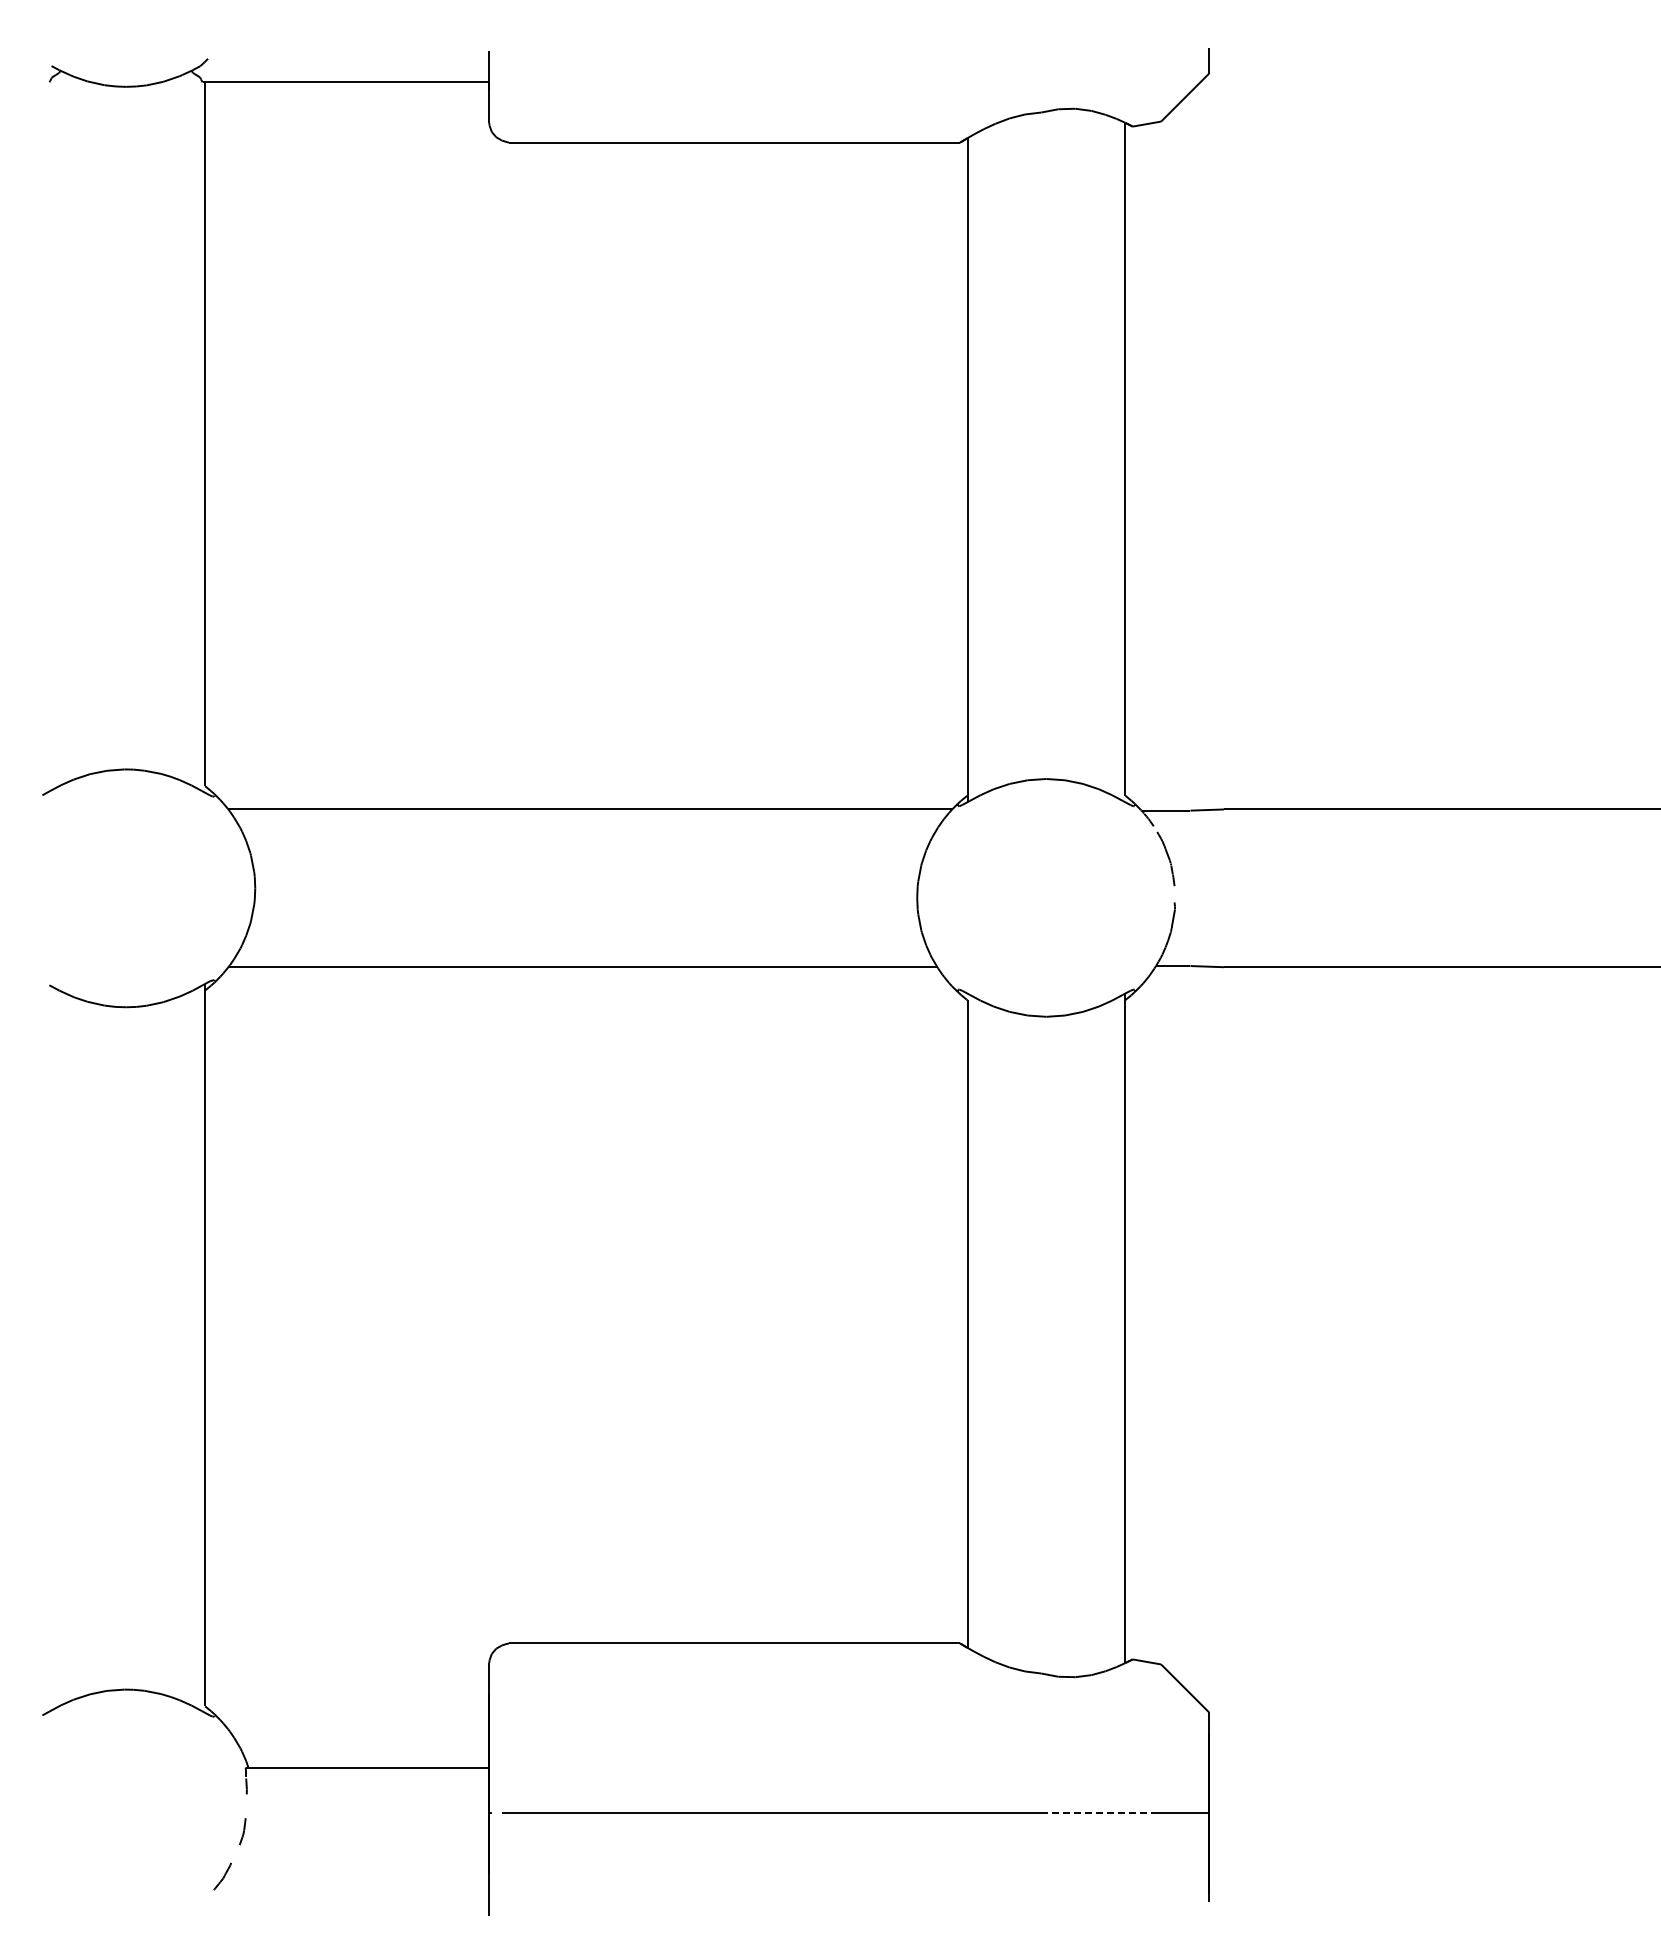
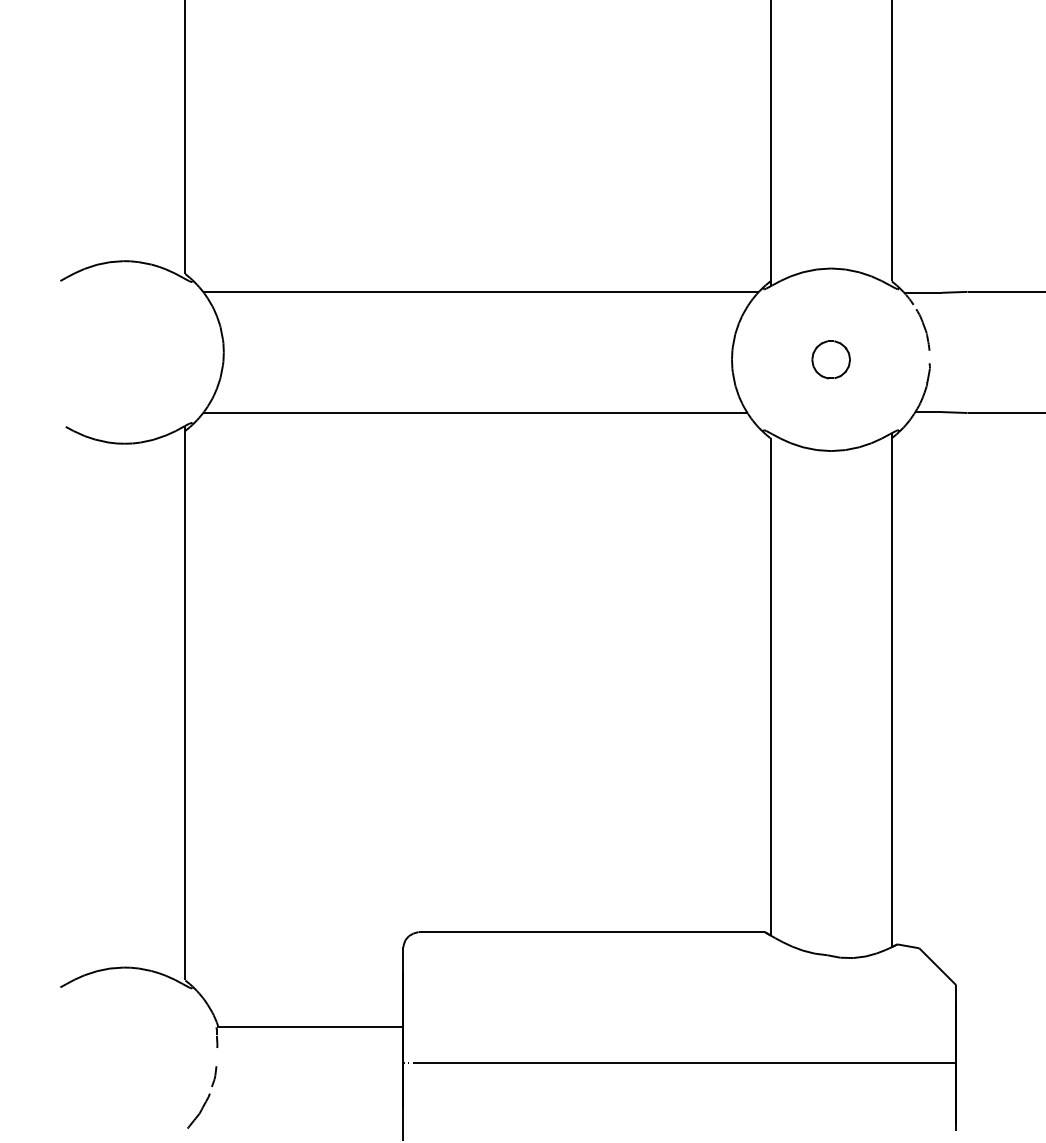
part: (1045, 897) -> (830, 359), added
line: (1096, 1813) -> (869, 1062), dashed -> solid
part: (222, 1876) -> (198, 1111), size x1.67

